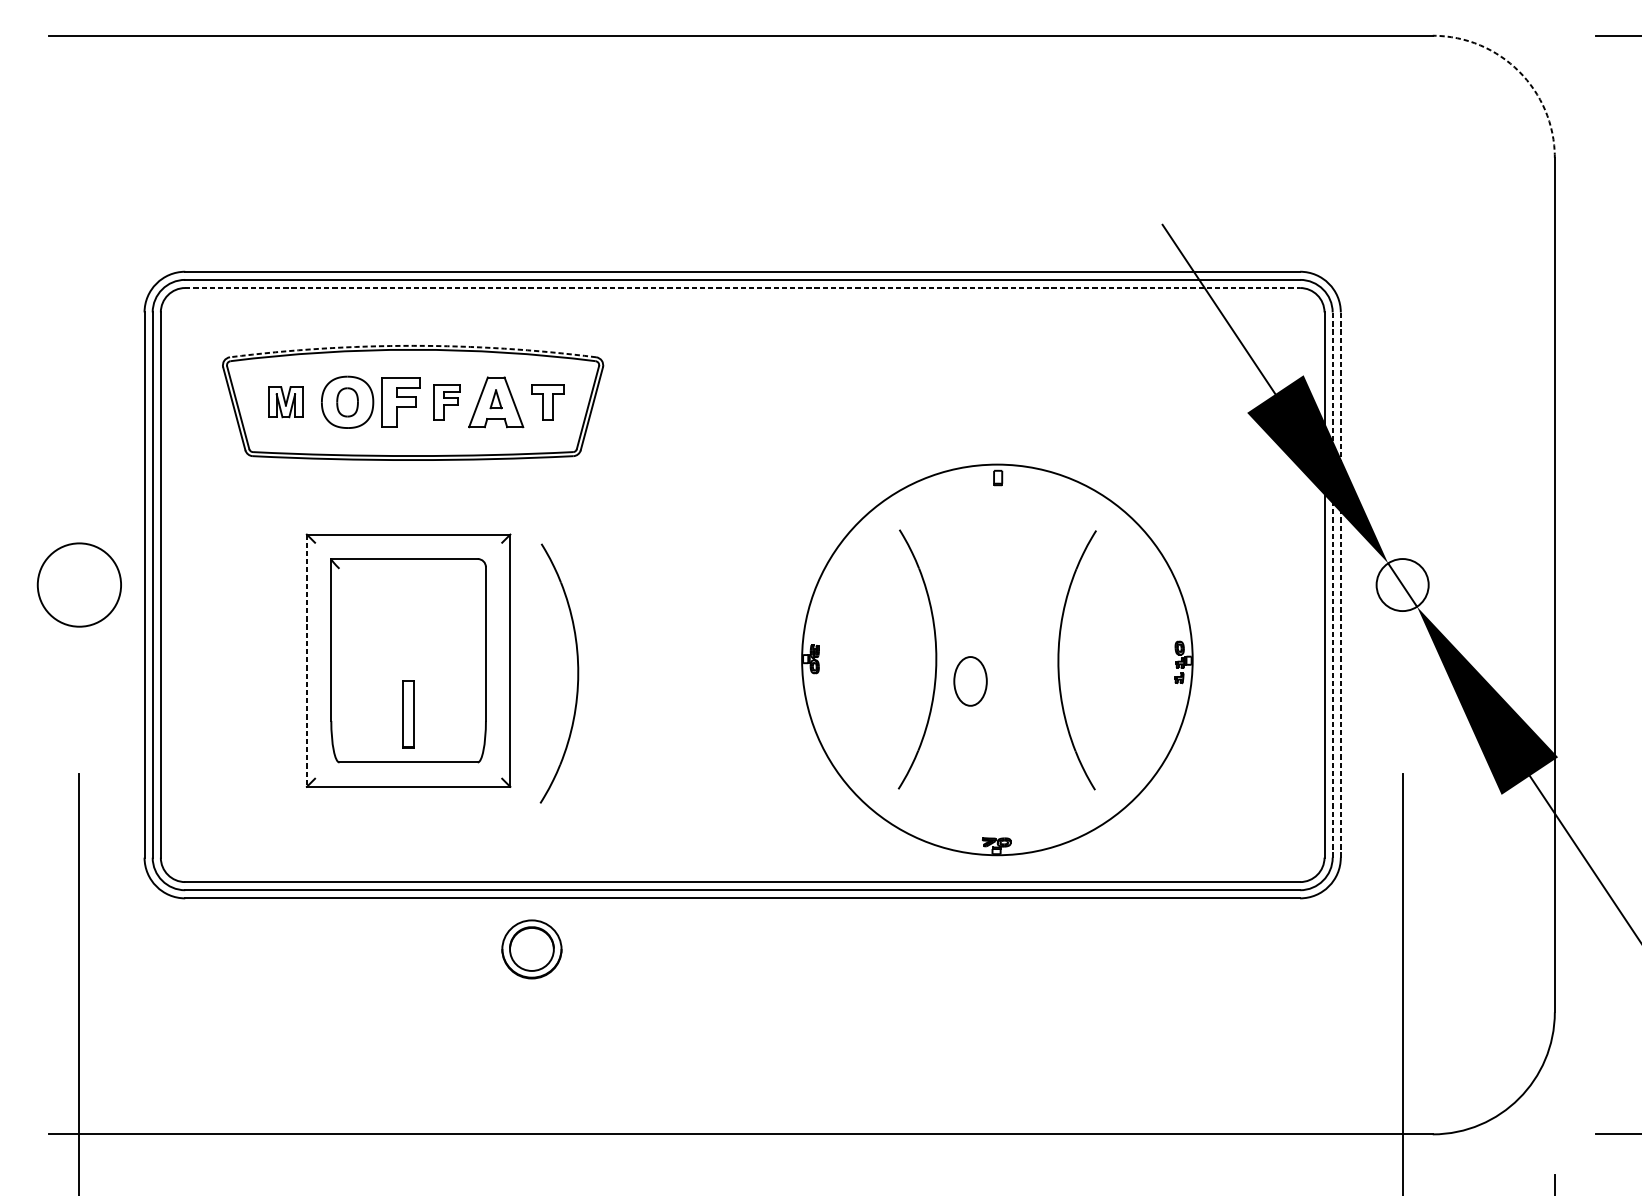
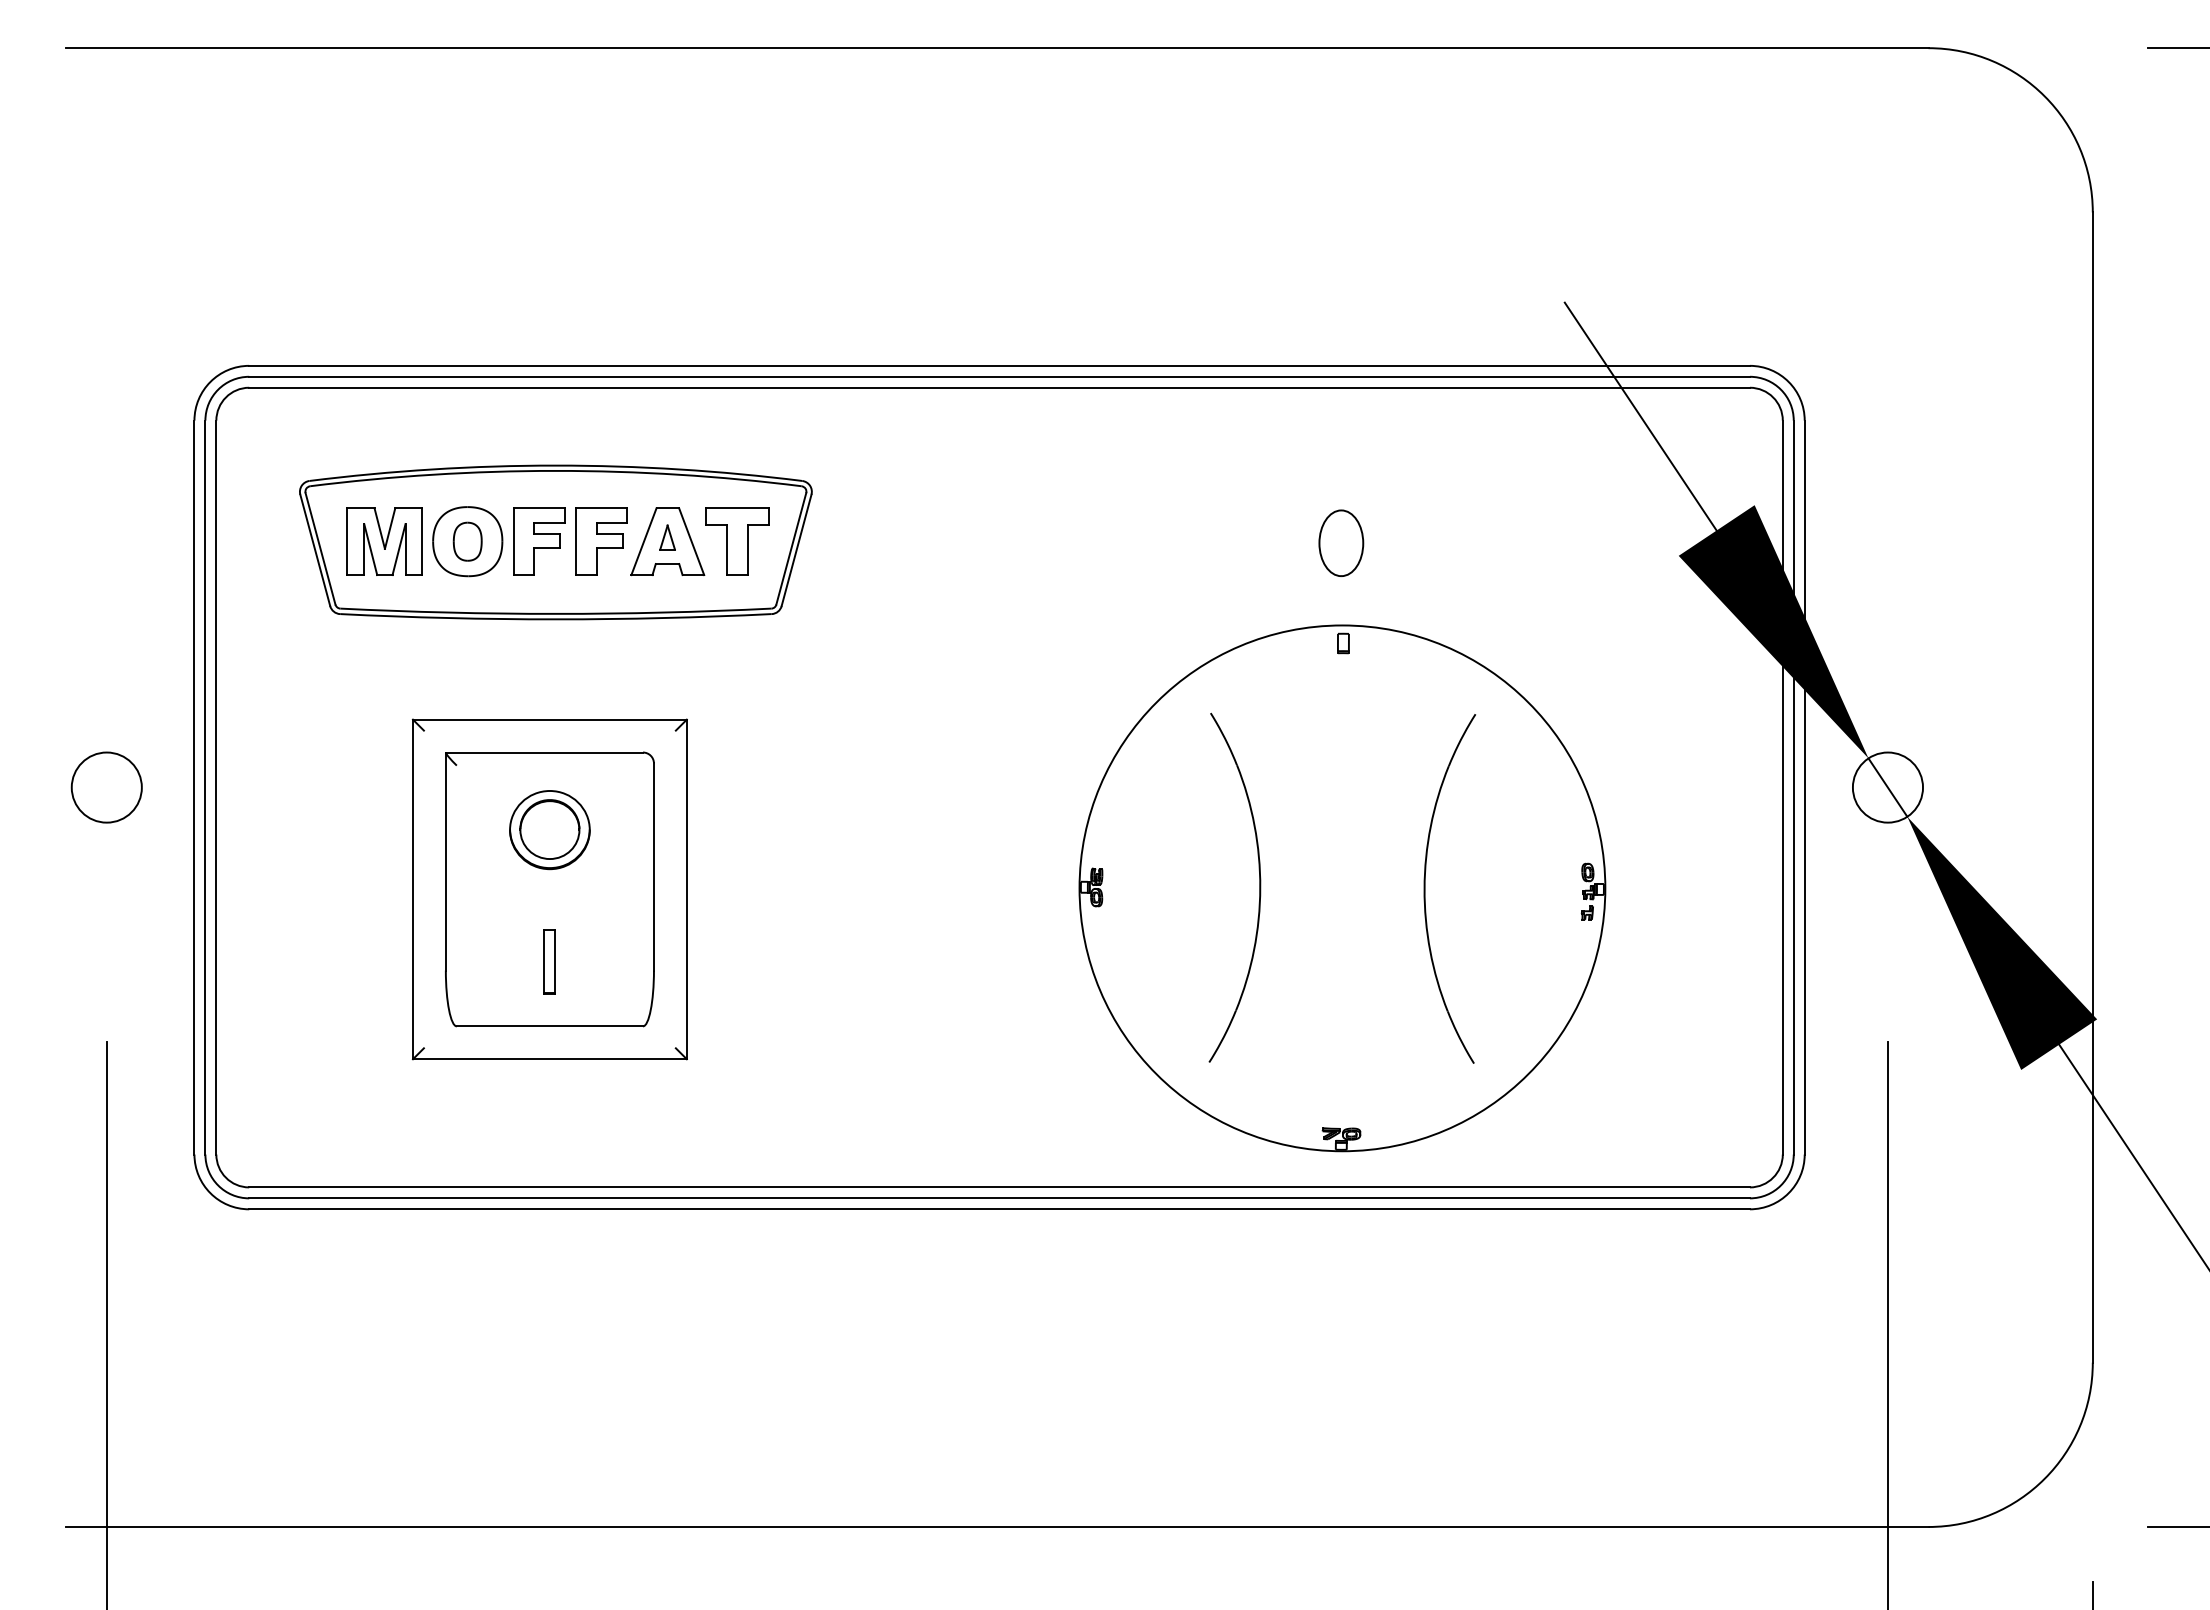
arc: (1518, 71) -> (2044, 96), dashed -> solid
line: (743, 287) -> (1000, 387), dashed -> solid
arc: (412, 345) -> (555, 465), dashed -> solid
part: (285, 402) -> (384, 541), size x1.67
part: (446, 402) -> (601, 541), size x1.43
part: (547, 402) -> (737, 541), size x1.43
circle: (79, 584) -> (106, 787), size x0.62
line: (1332, 584) -> (1793, 787), dashed -> solid
line: (1340, 584) -> (1804, 787), dashed -> solid
line: (306, 660) -> (412, 889), dashed -> solid
part: (577, 673) -> (777, 906), removed
part: (970, 680) -> (1341, 542), moved
part: (408, 714) -> (549, 961), size x0.71
part: (531, 949) -> (549, 830), moved

